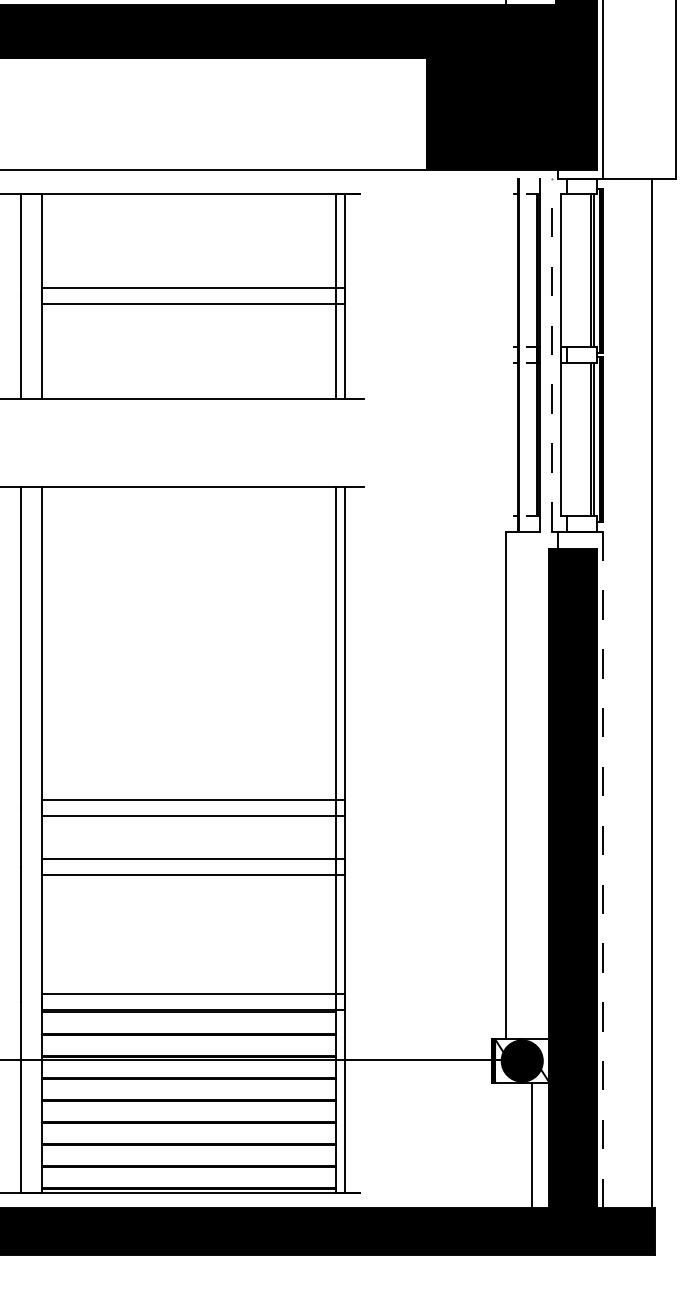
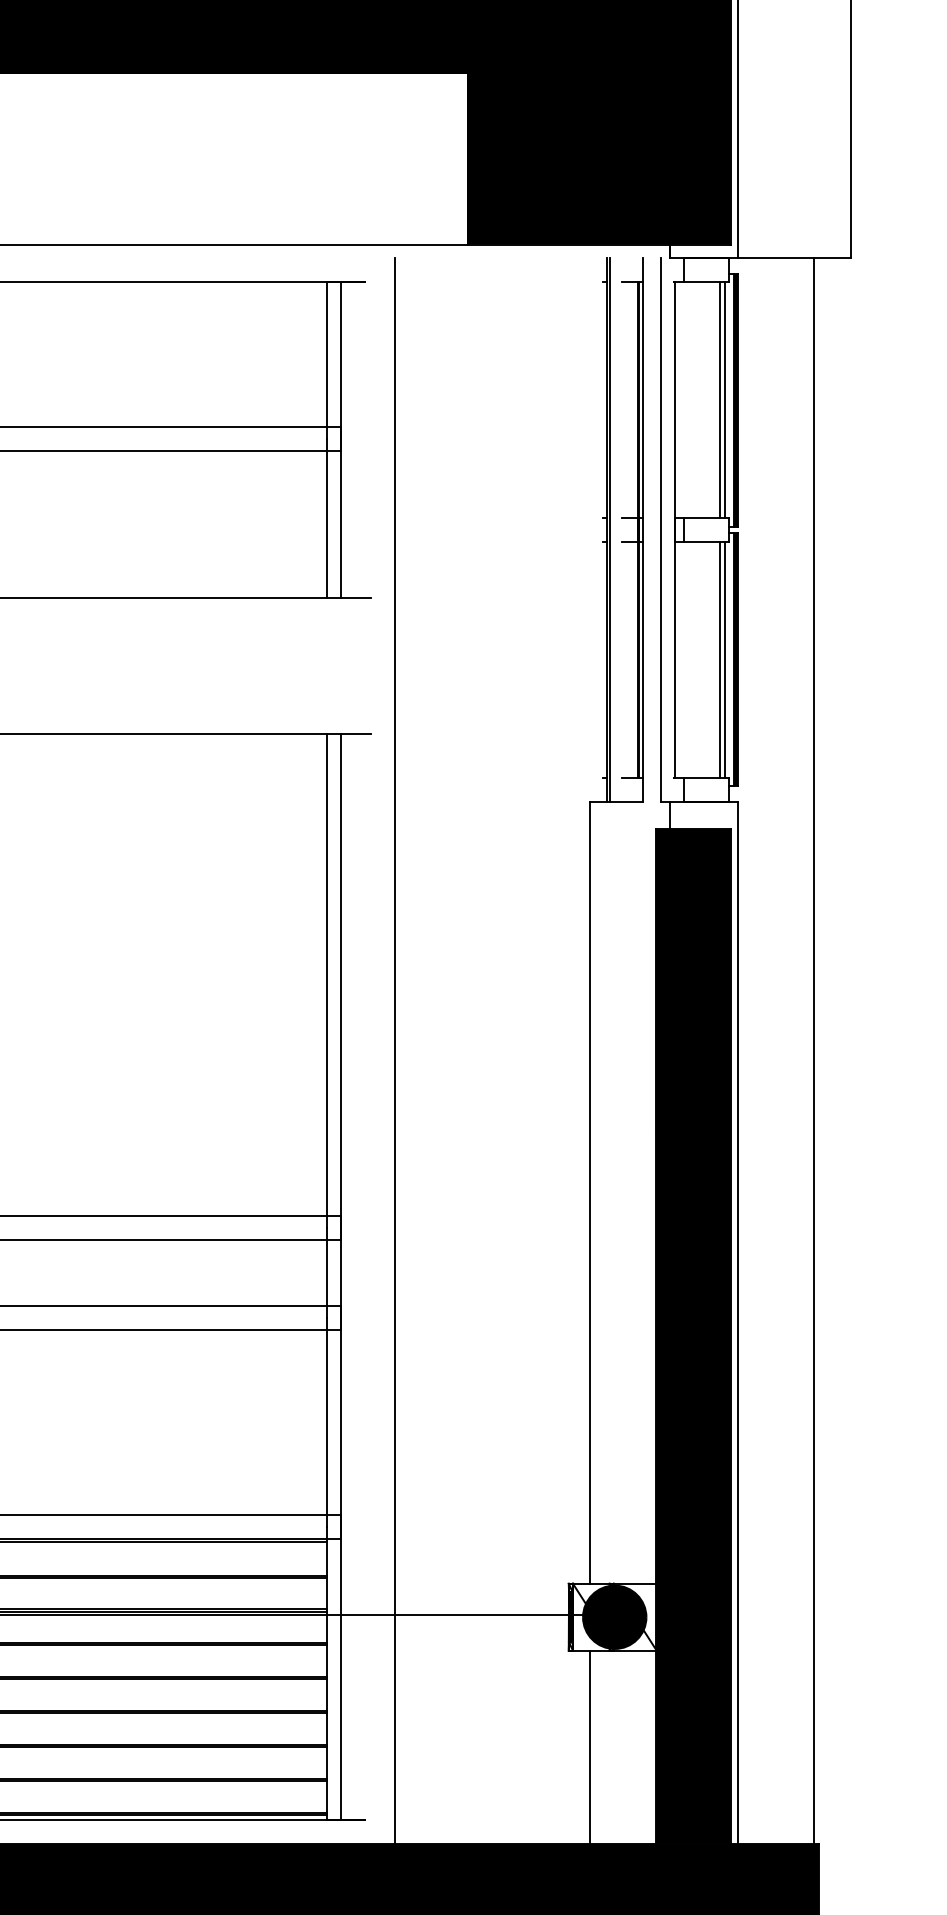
line: (552, 354) -> (661, 529), dashed -> solid
line: (379, 693) -> (394, 1051), added
line: (602, 869) -> (738, 1322), dashed -> solid
line: (532, 1145) -> (590, 1747), moved

